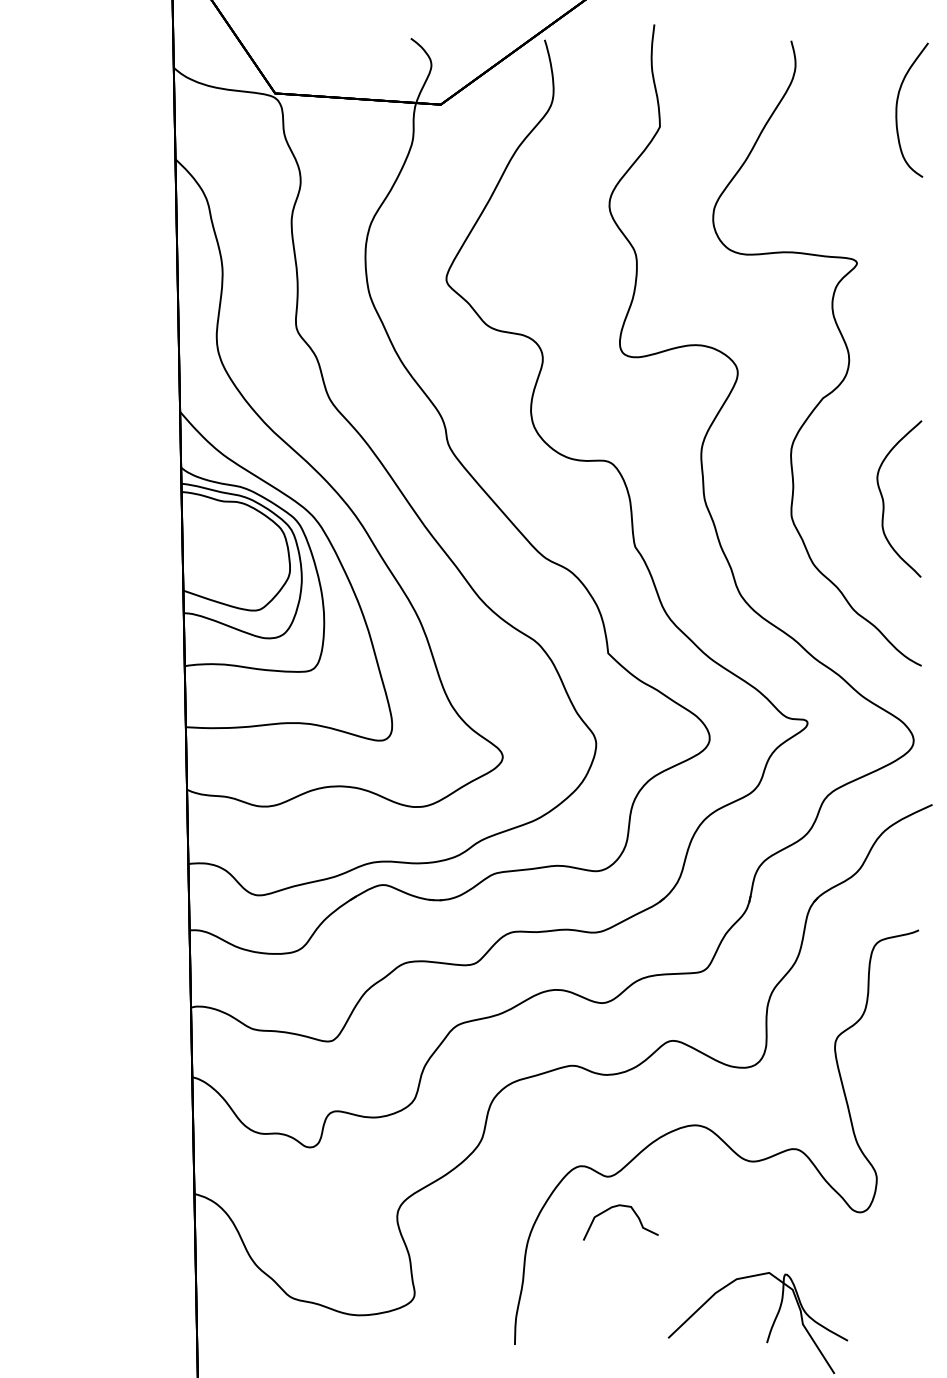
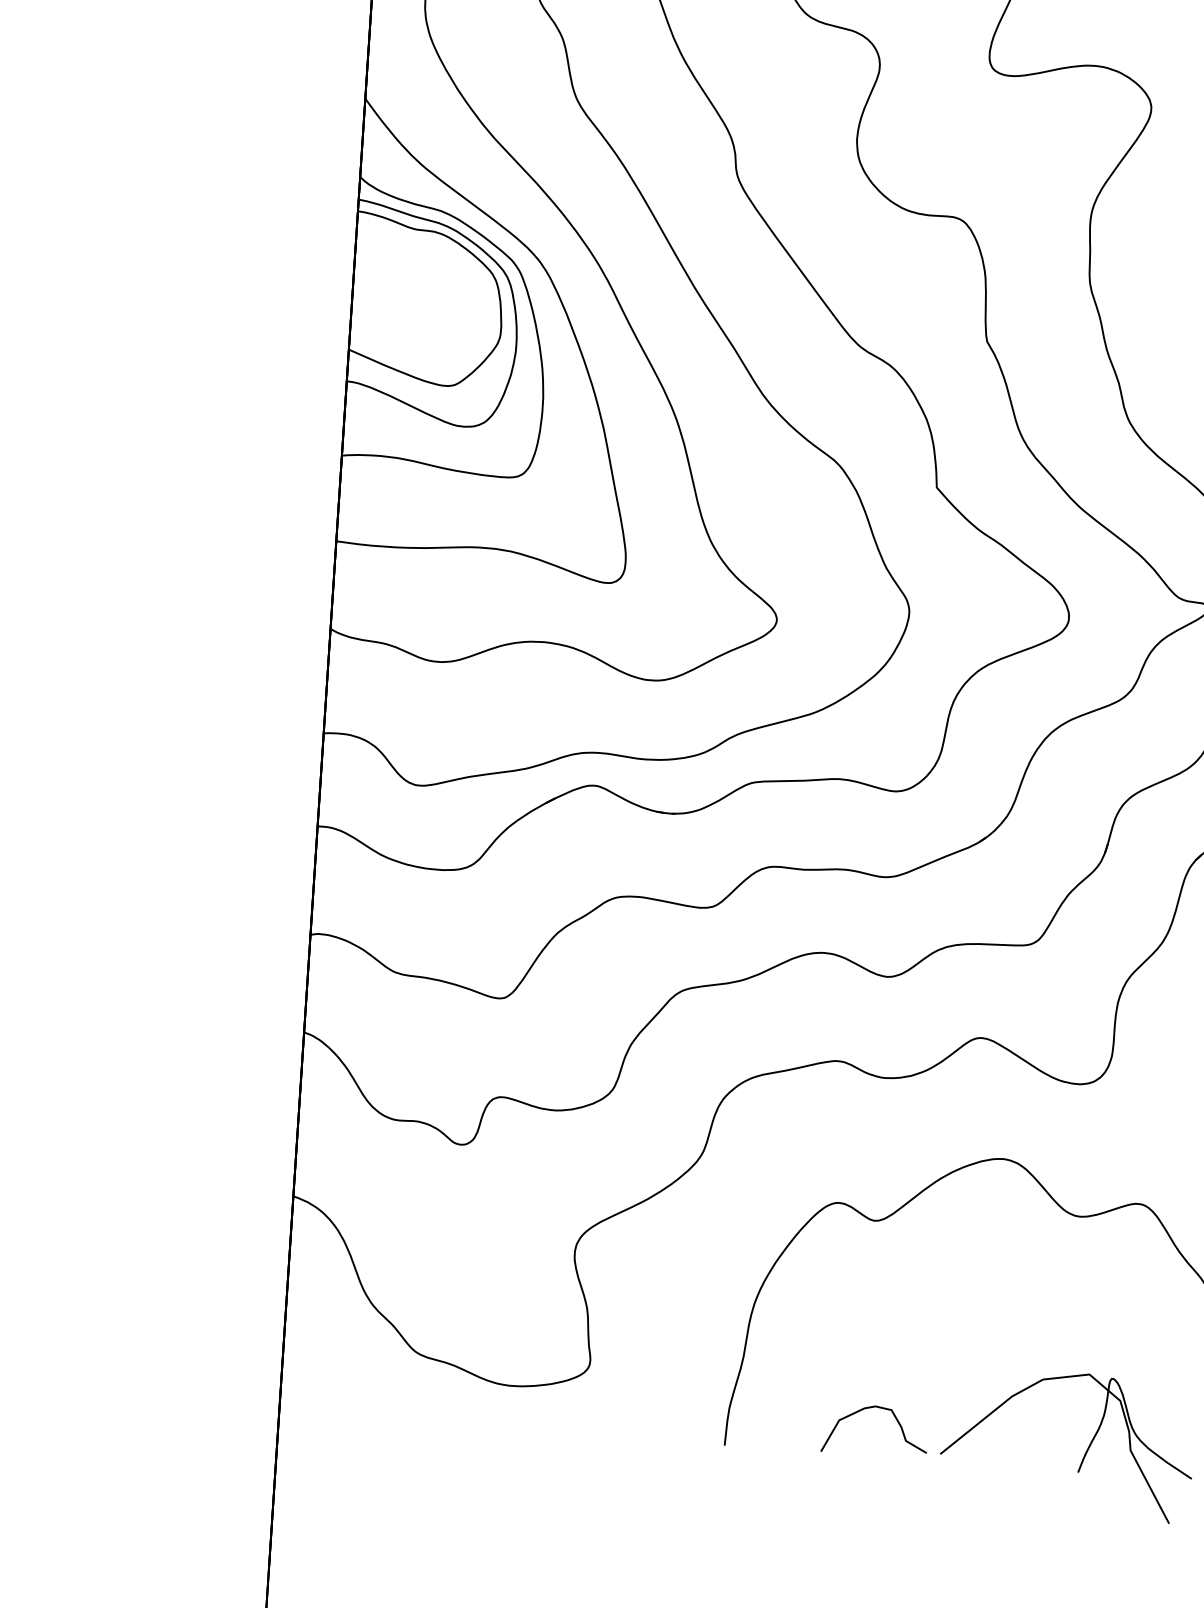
curve: (615, 1207) -> (869, 1409), moved

